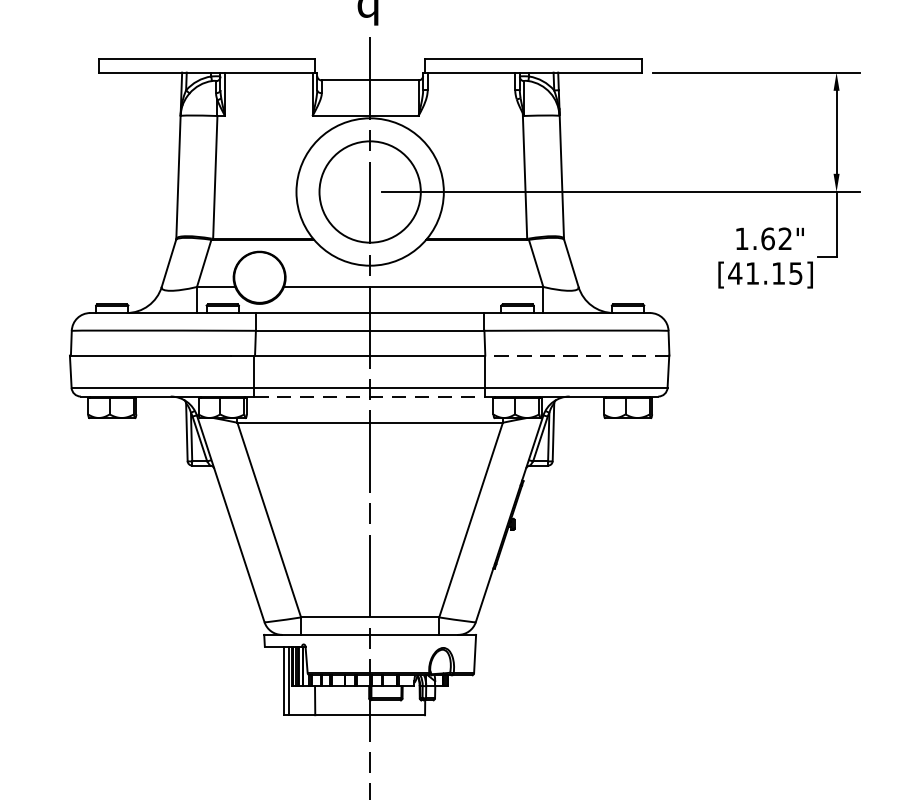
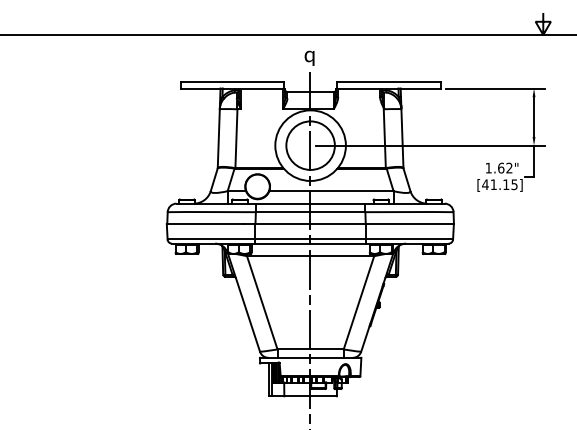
line: (576, 356) -> (409, 224), dashed -> solid
line: (369, 396) -> (310, 243), dashed -> solid

